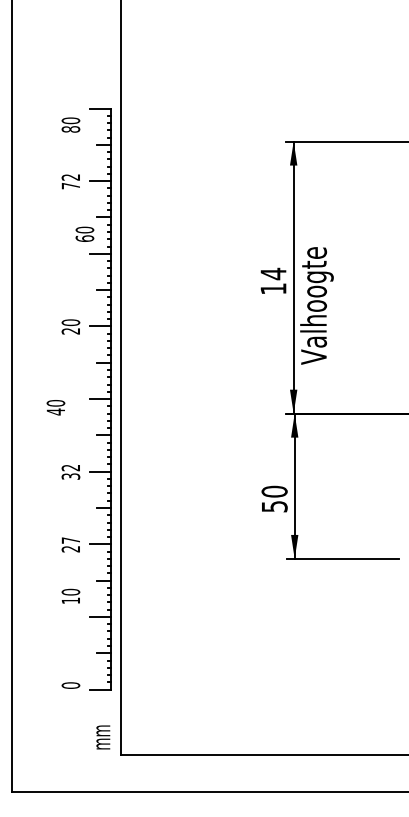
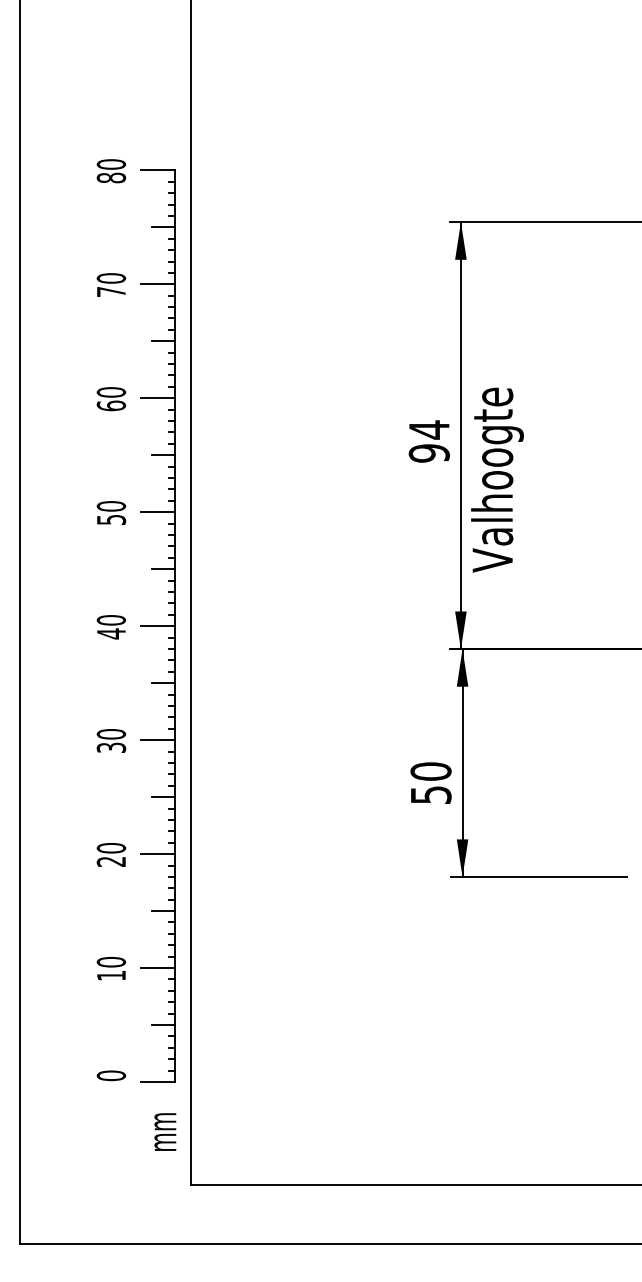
text: (70, 124) -> (110, 170), moved
text: (70, 177) -> (110, 278), 72 -> 70
text: (84, 233) -> (110, 397), moved
text: (273, 288) -> (429, 452), 14 -> 94
text: (70, 331) -> (110, 520), 20 -> 50
text: (55, 407) -> (110, 626), moved
text: (70, 467) -> (110, 733), 32 -> 30
text: (70, 540) -> (110, 848), 27 -> 20
text: (70, 595) -> (110, 967), moved
text: (103, 737) -> (165, 1132), moved

